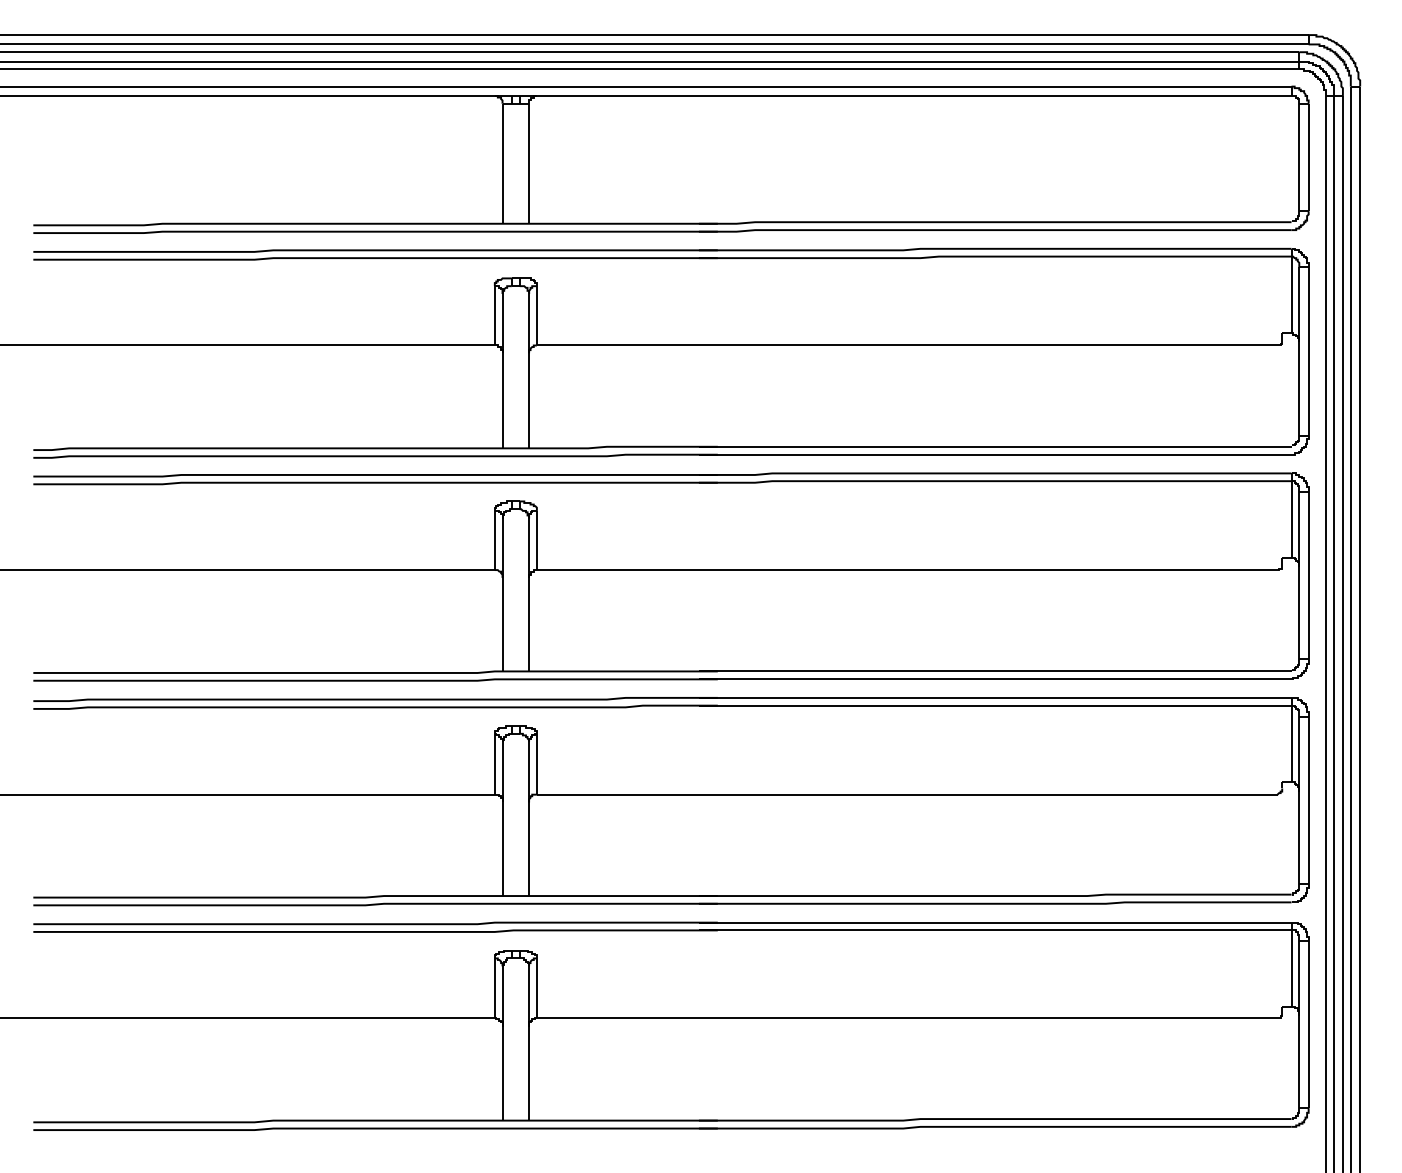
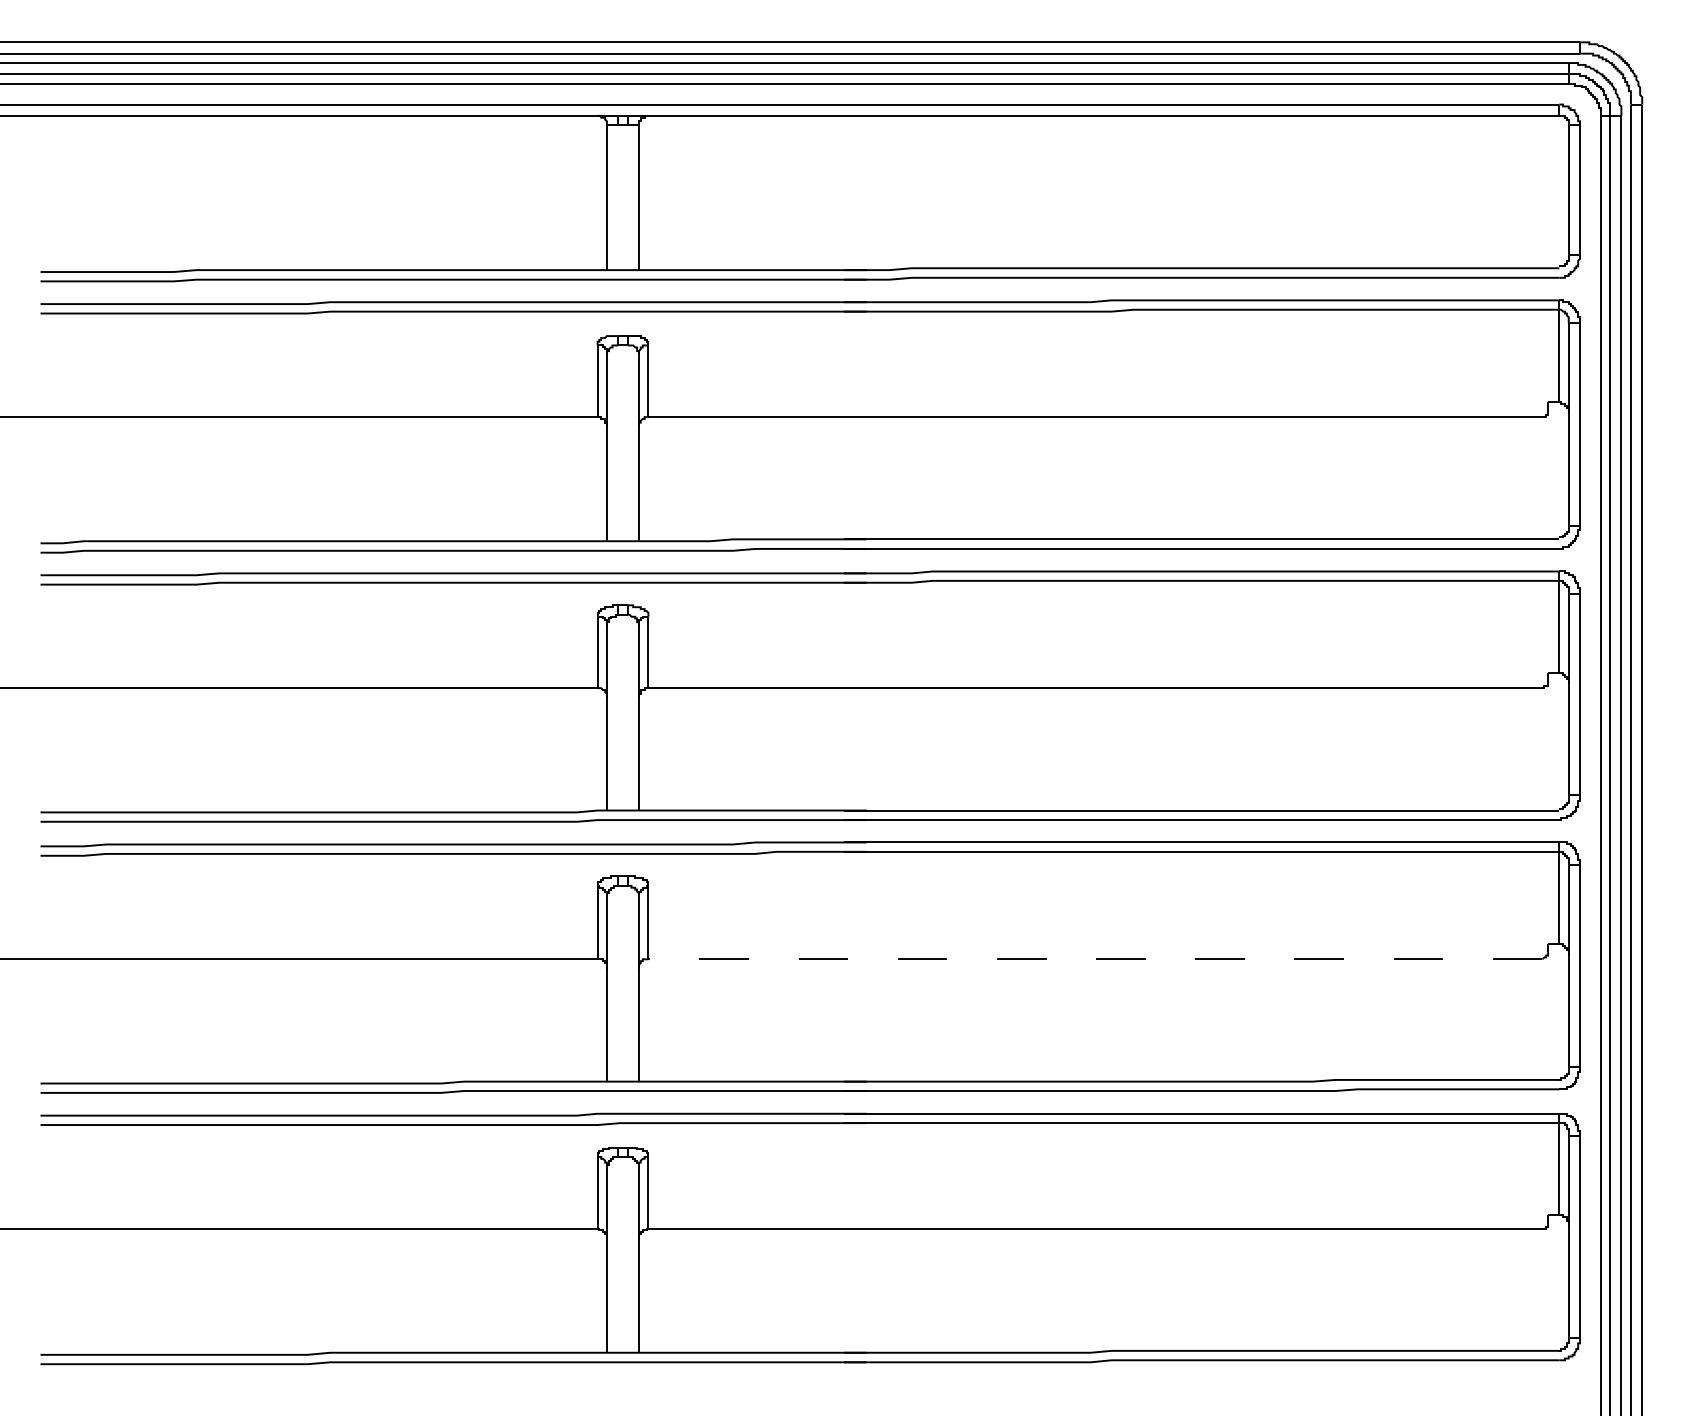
line: (906, 794) -> (1094, 959), solid -> dashed

